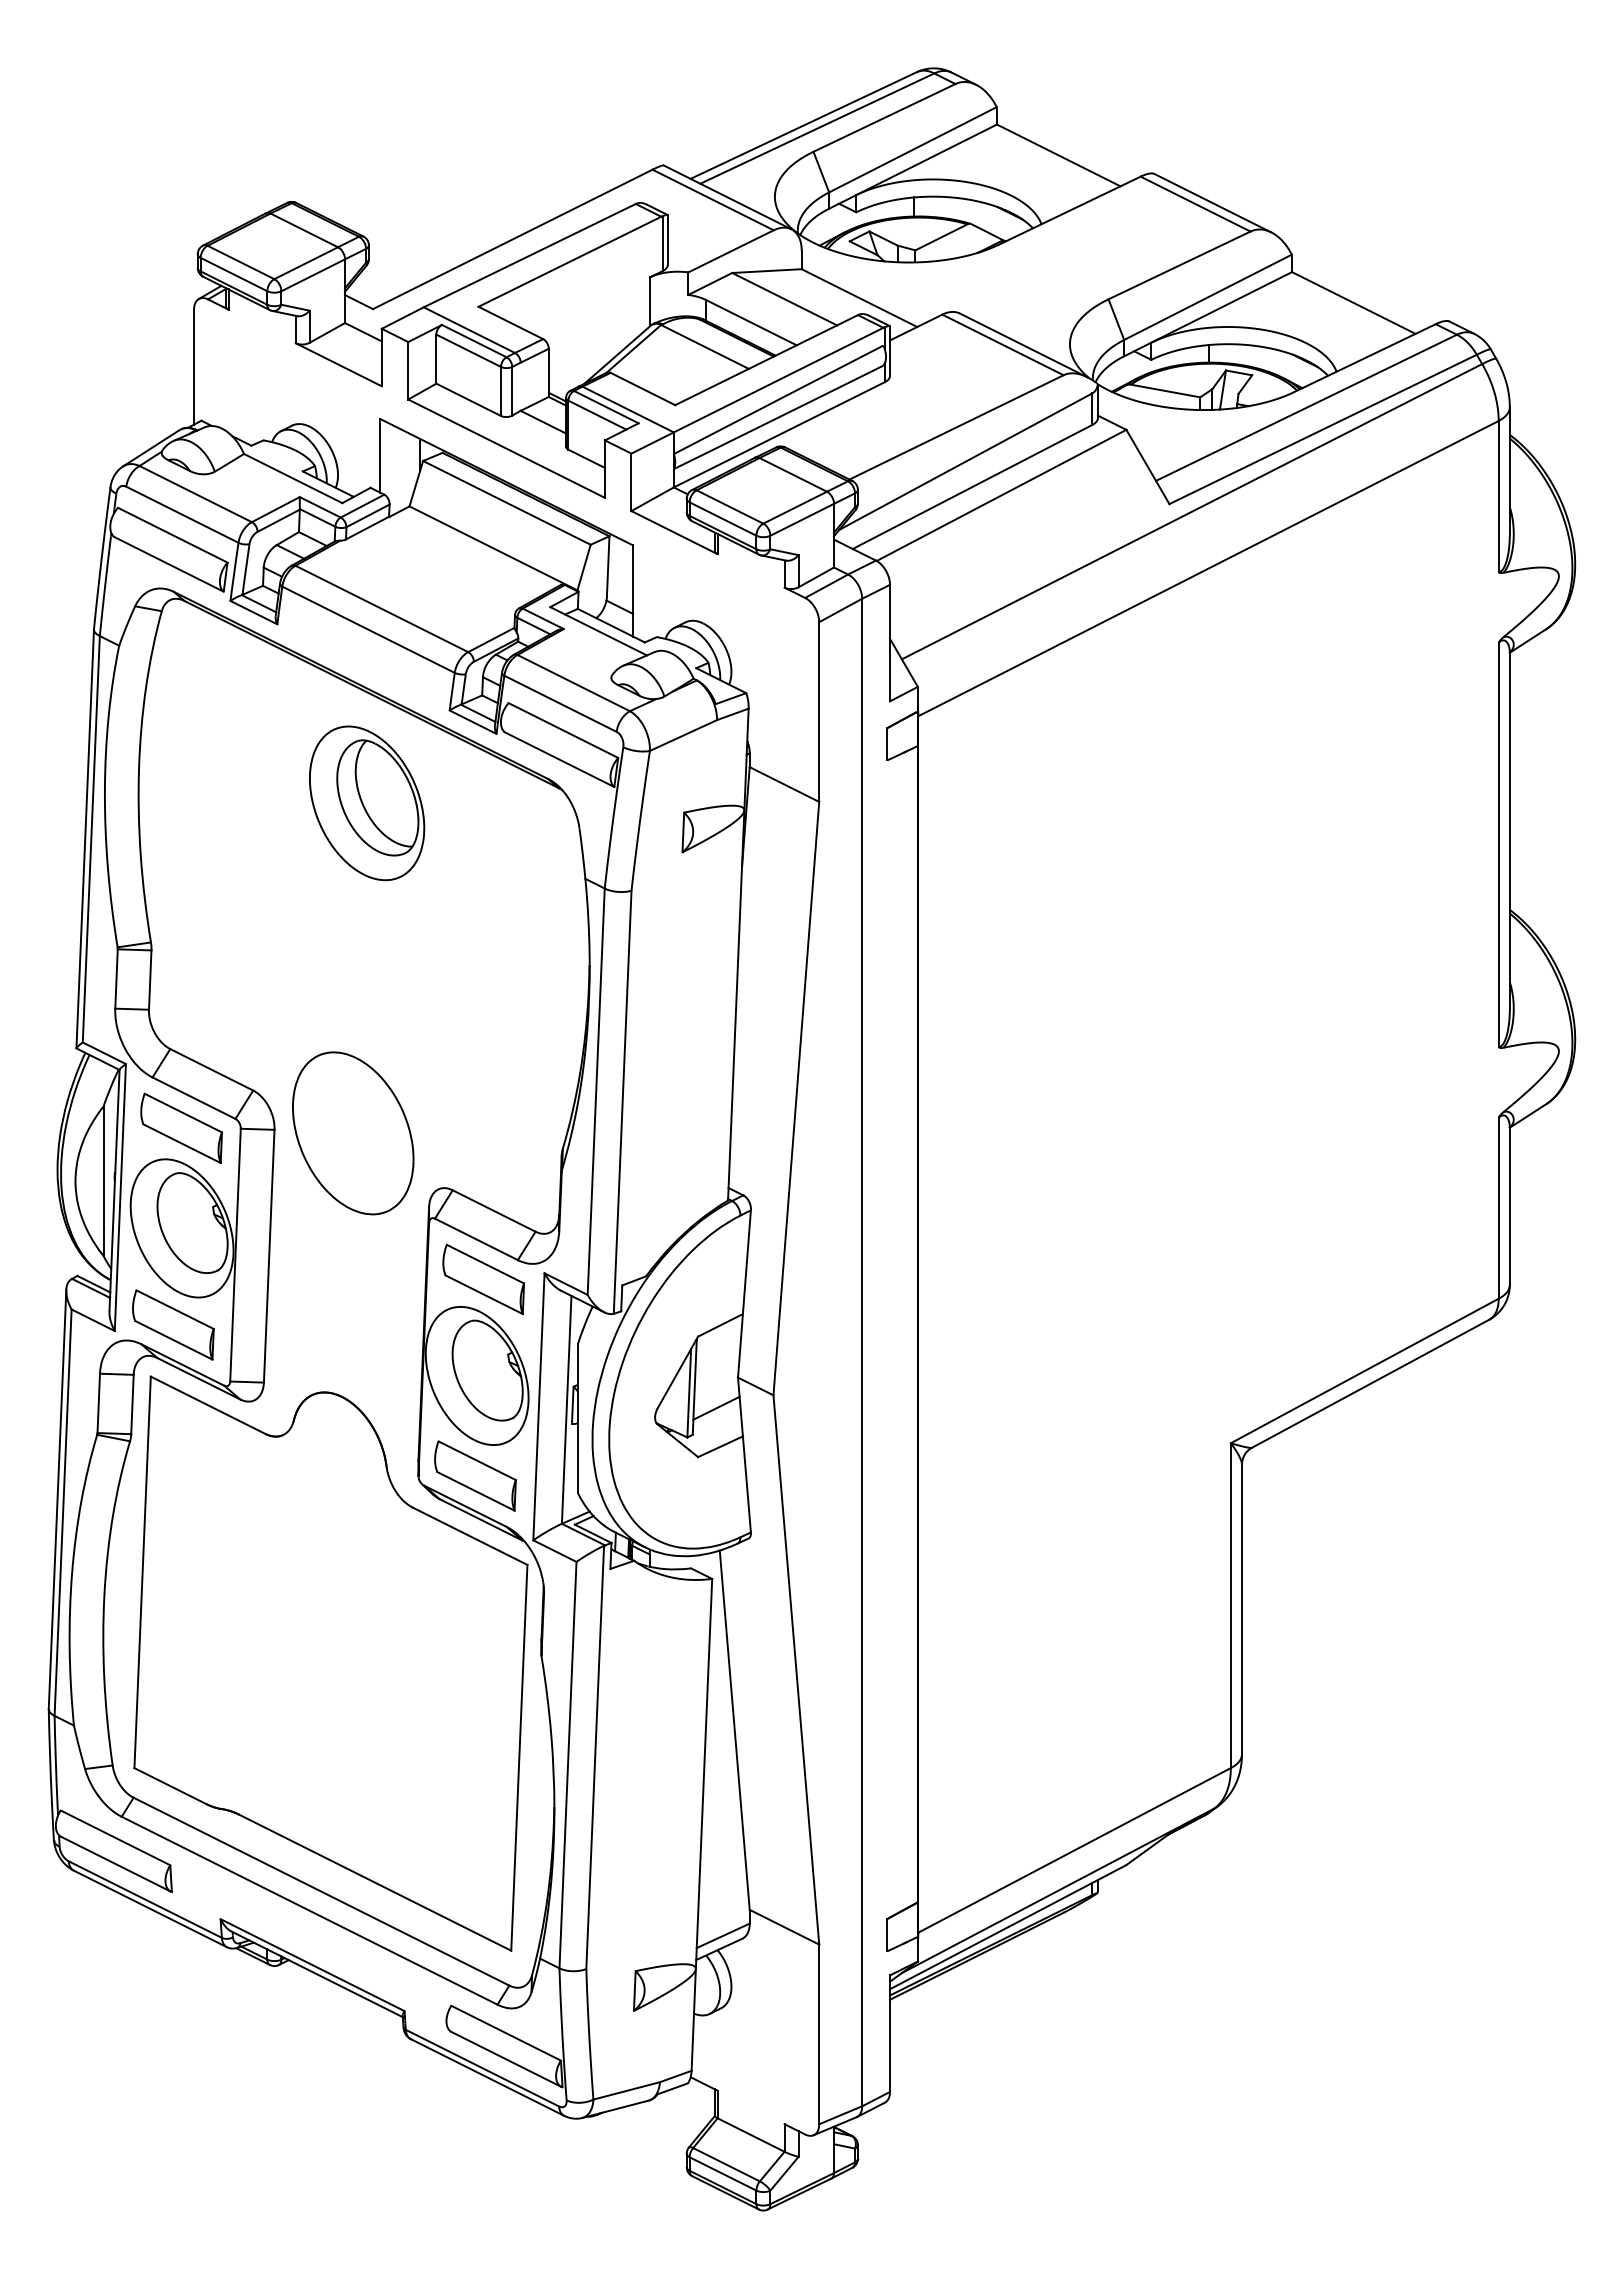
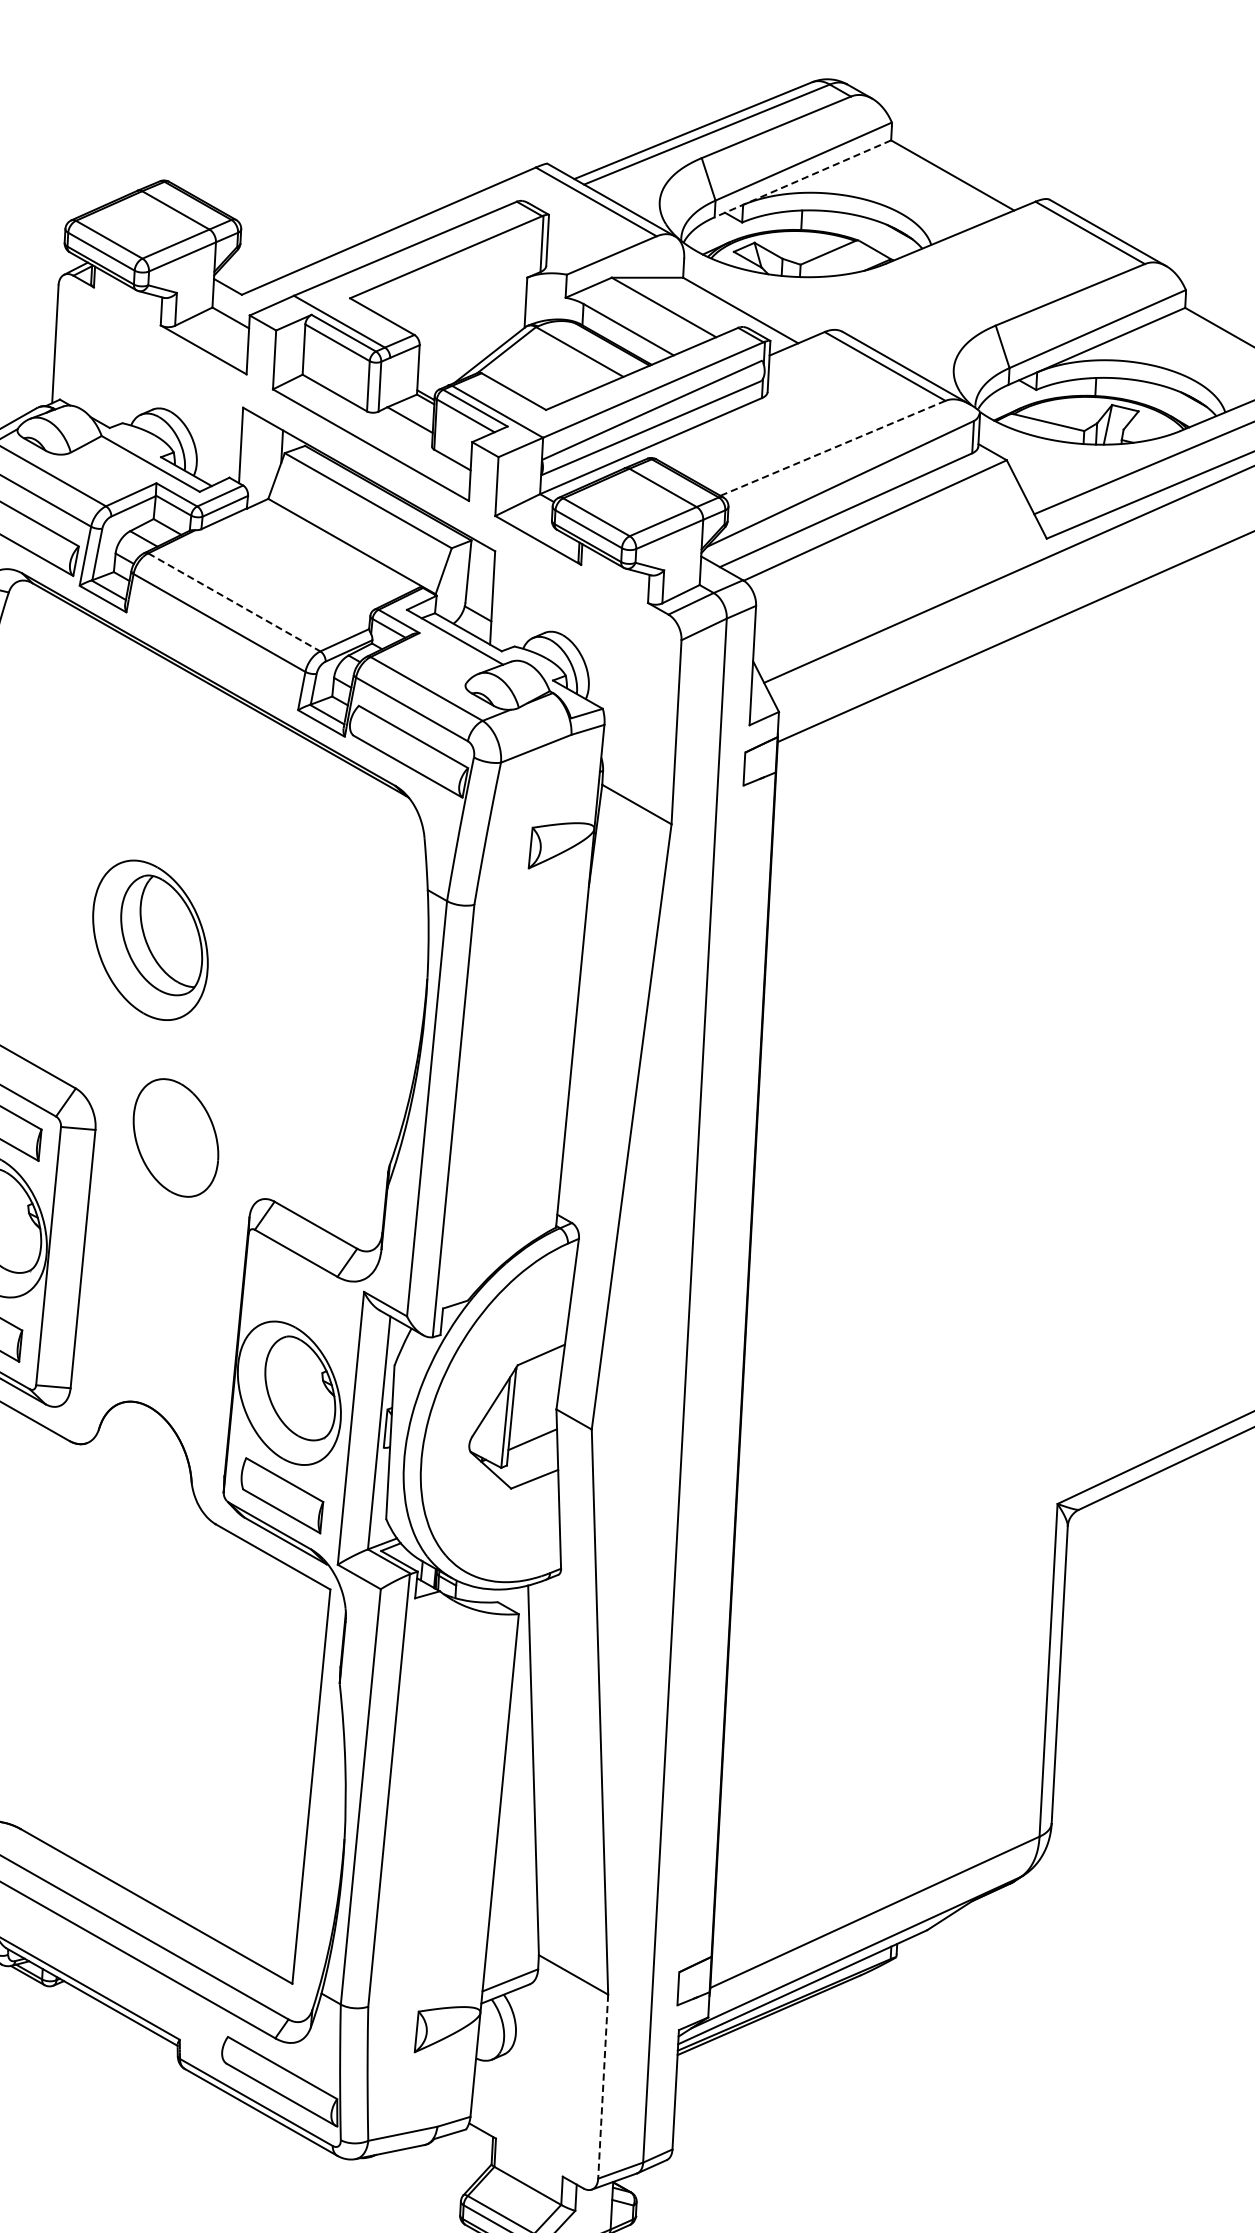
line: (913, 166) -> (803, 178), solid -> dashed
line: (956, 427) -> (832, 448), solid -> dashed
line: (381, 608) -> (233, 601), solid -> dashed
part: (367, 803) -> (150, 940), moved
part: (353, 1133) -> (176, 1138), size x0.7
part: (483, 1279) -> (301, 1294), removed
line: (819, 2034) -> (603, 2086), solid -> dashed

